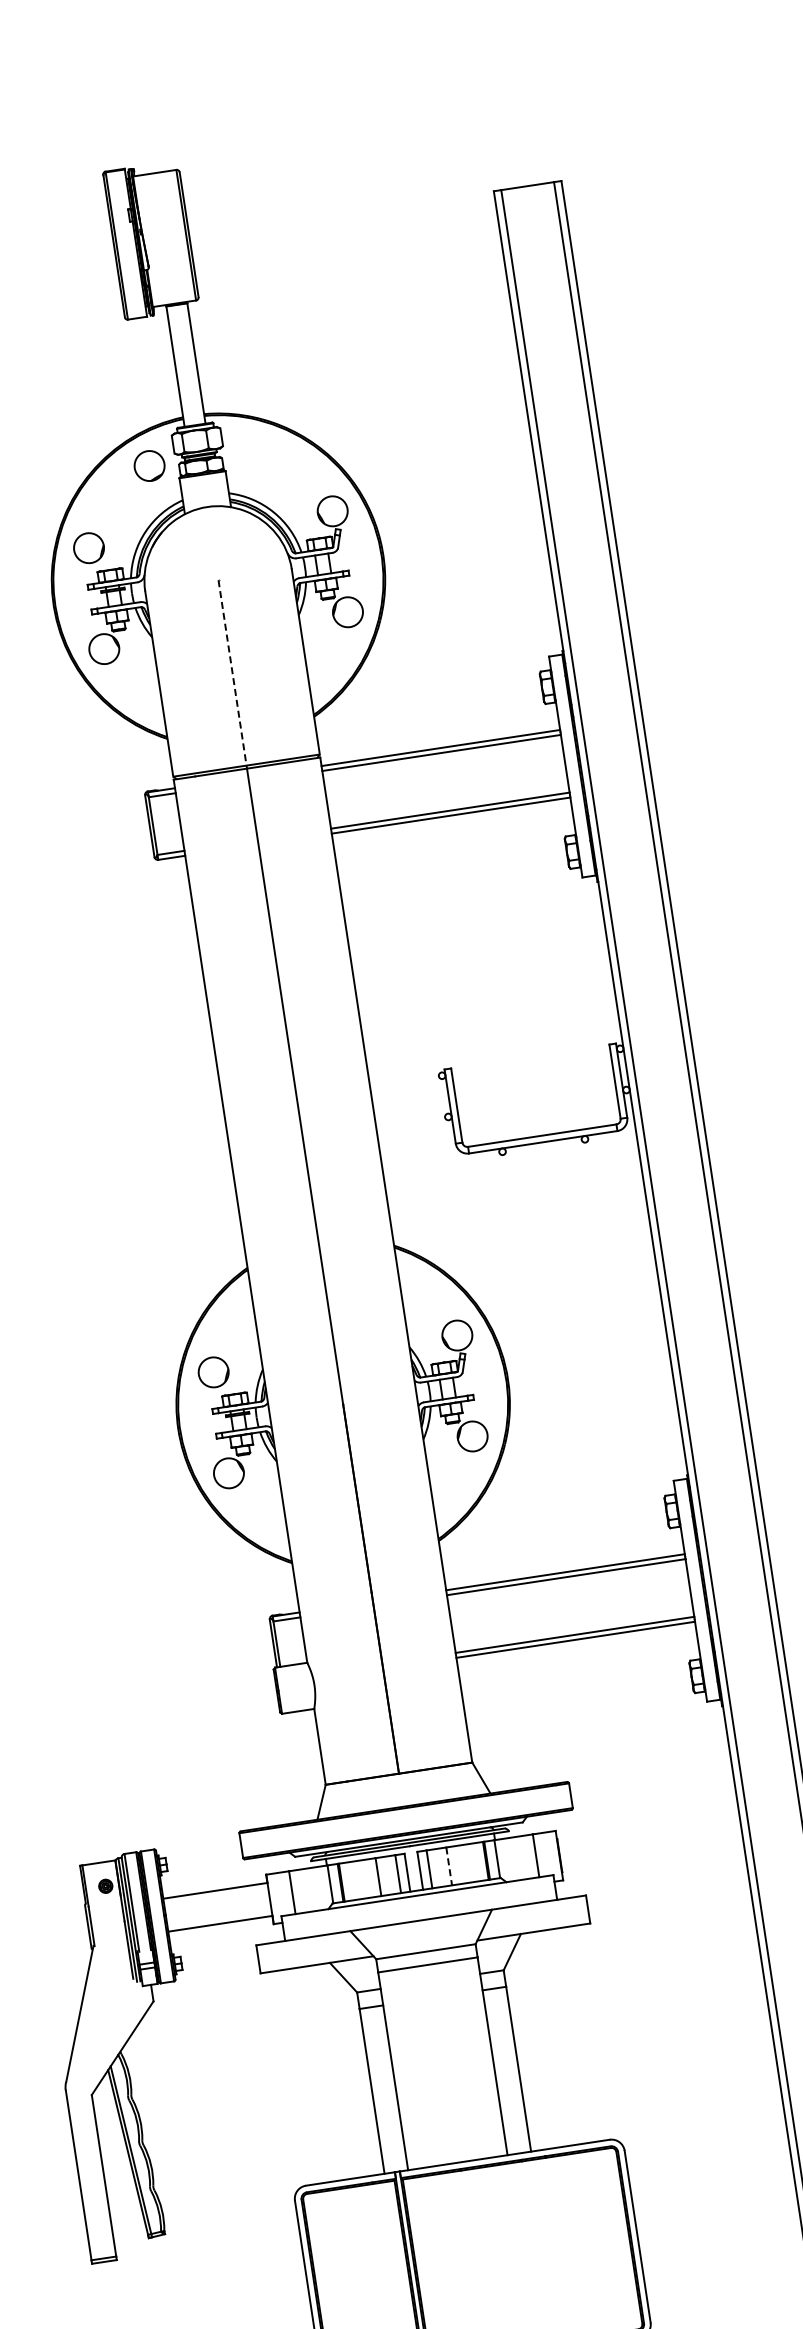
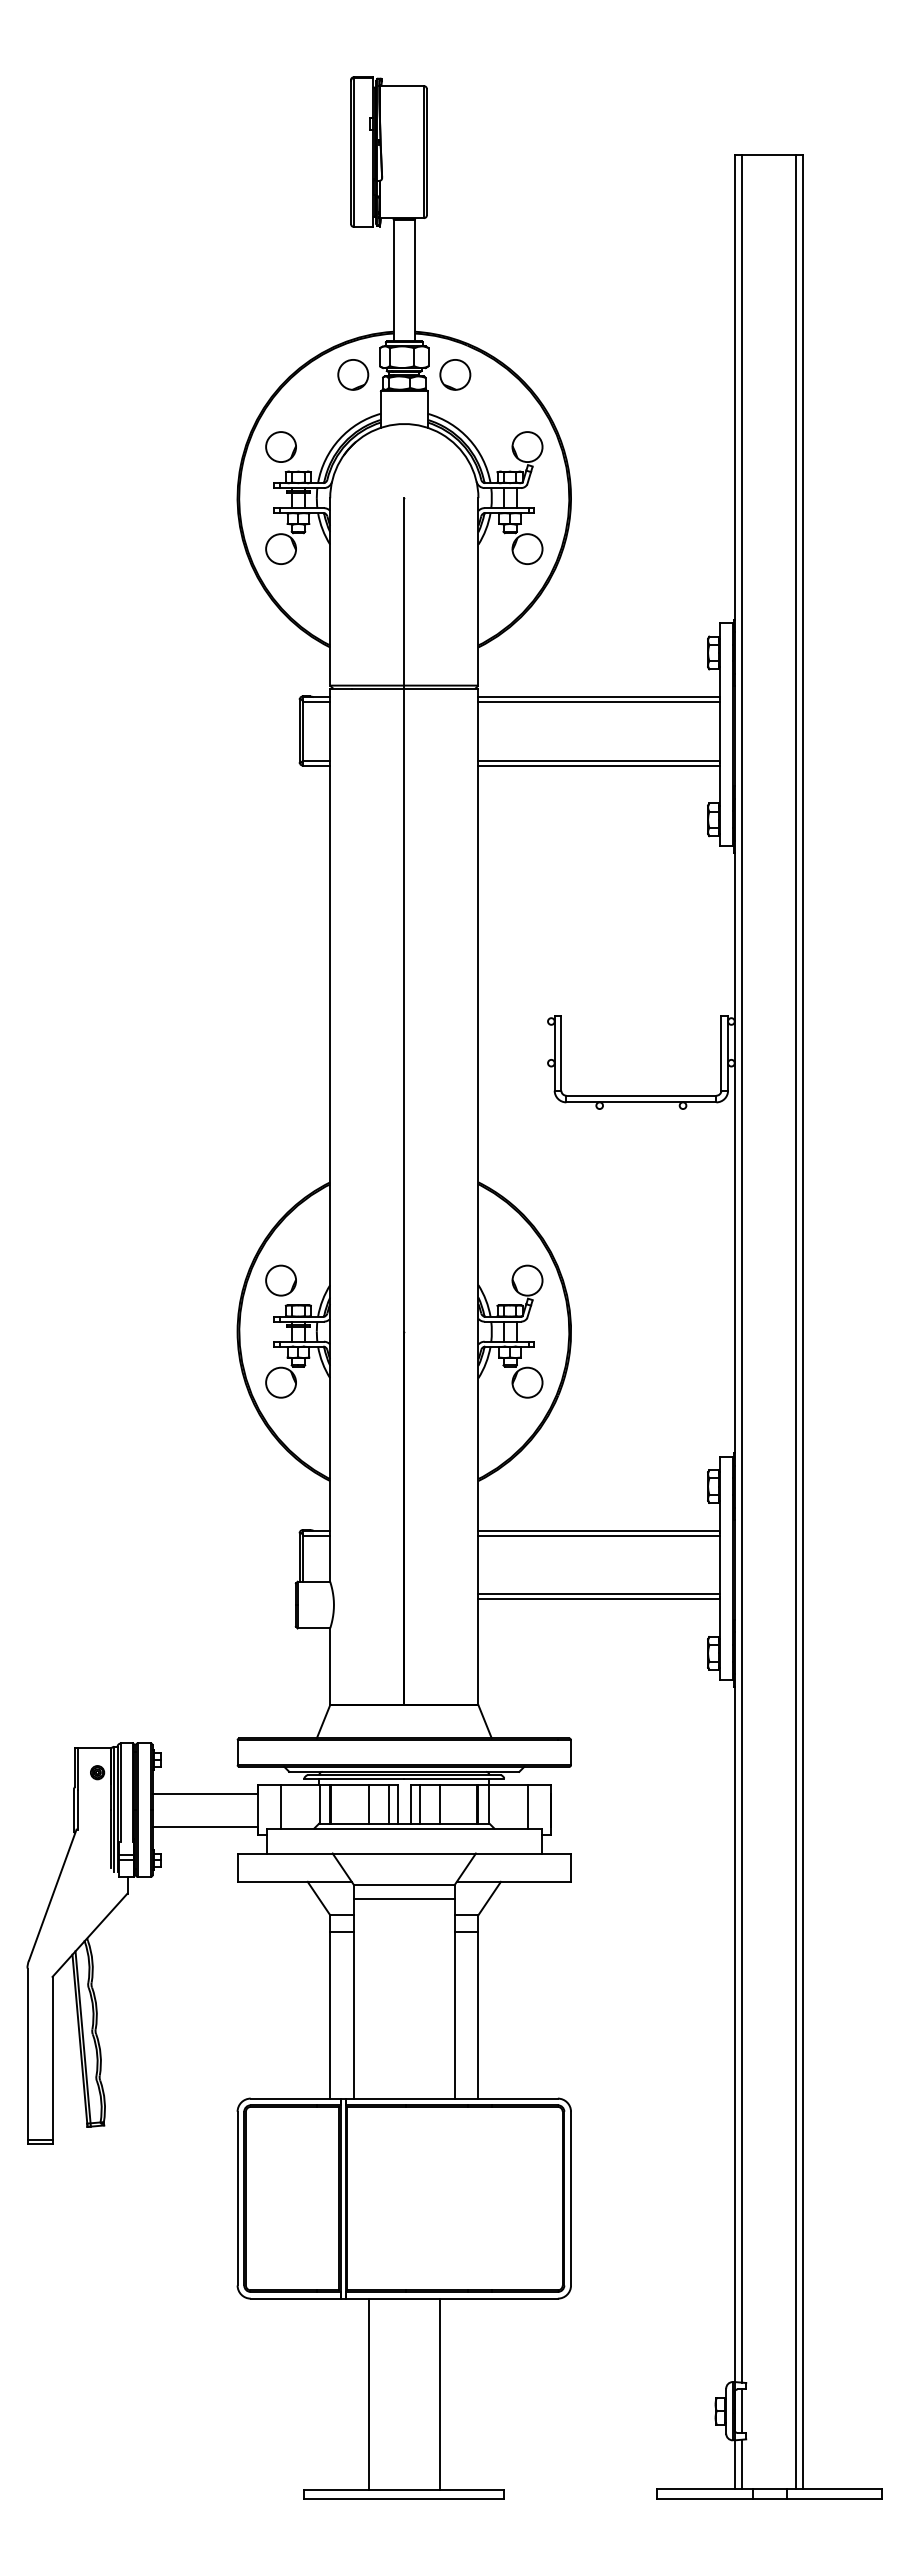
circle: (250, 450) -> (455, 374), added
line: (232, 674) -> (404, 593), dashed -> solid
line: (449, 1866) -> (440, 1804), dashed -> solid

